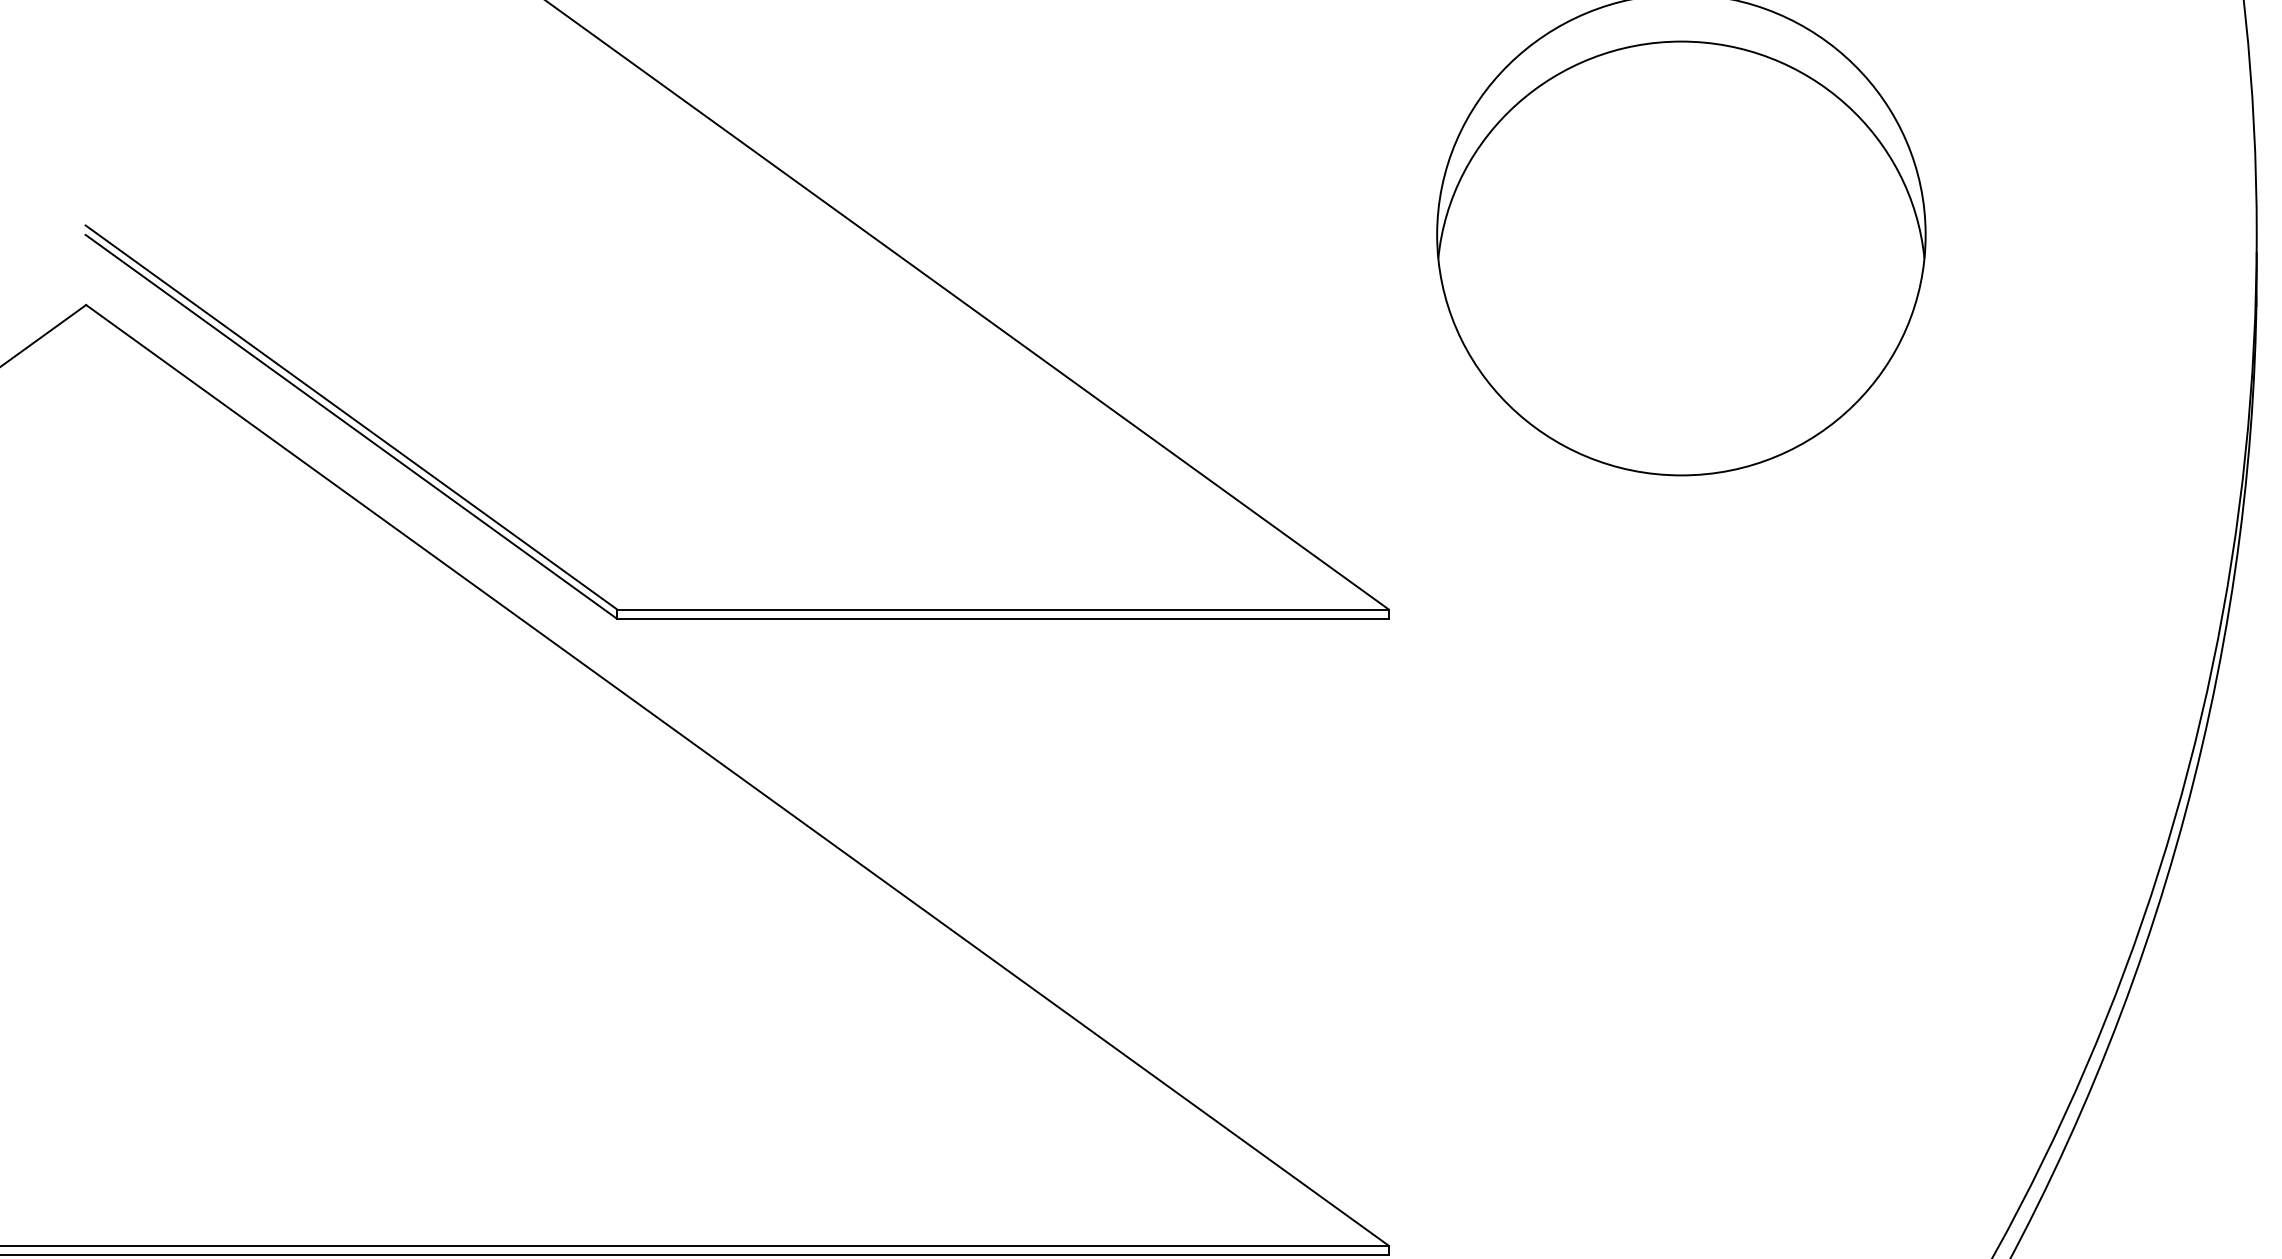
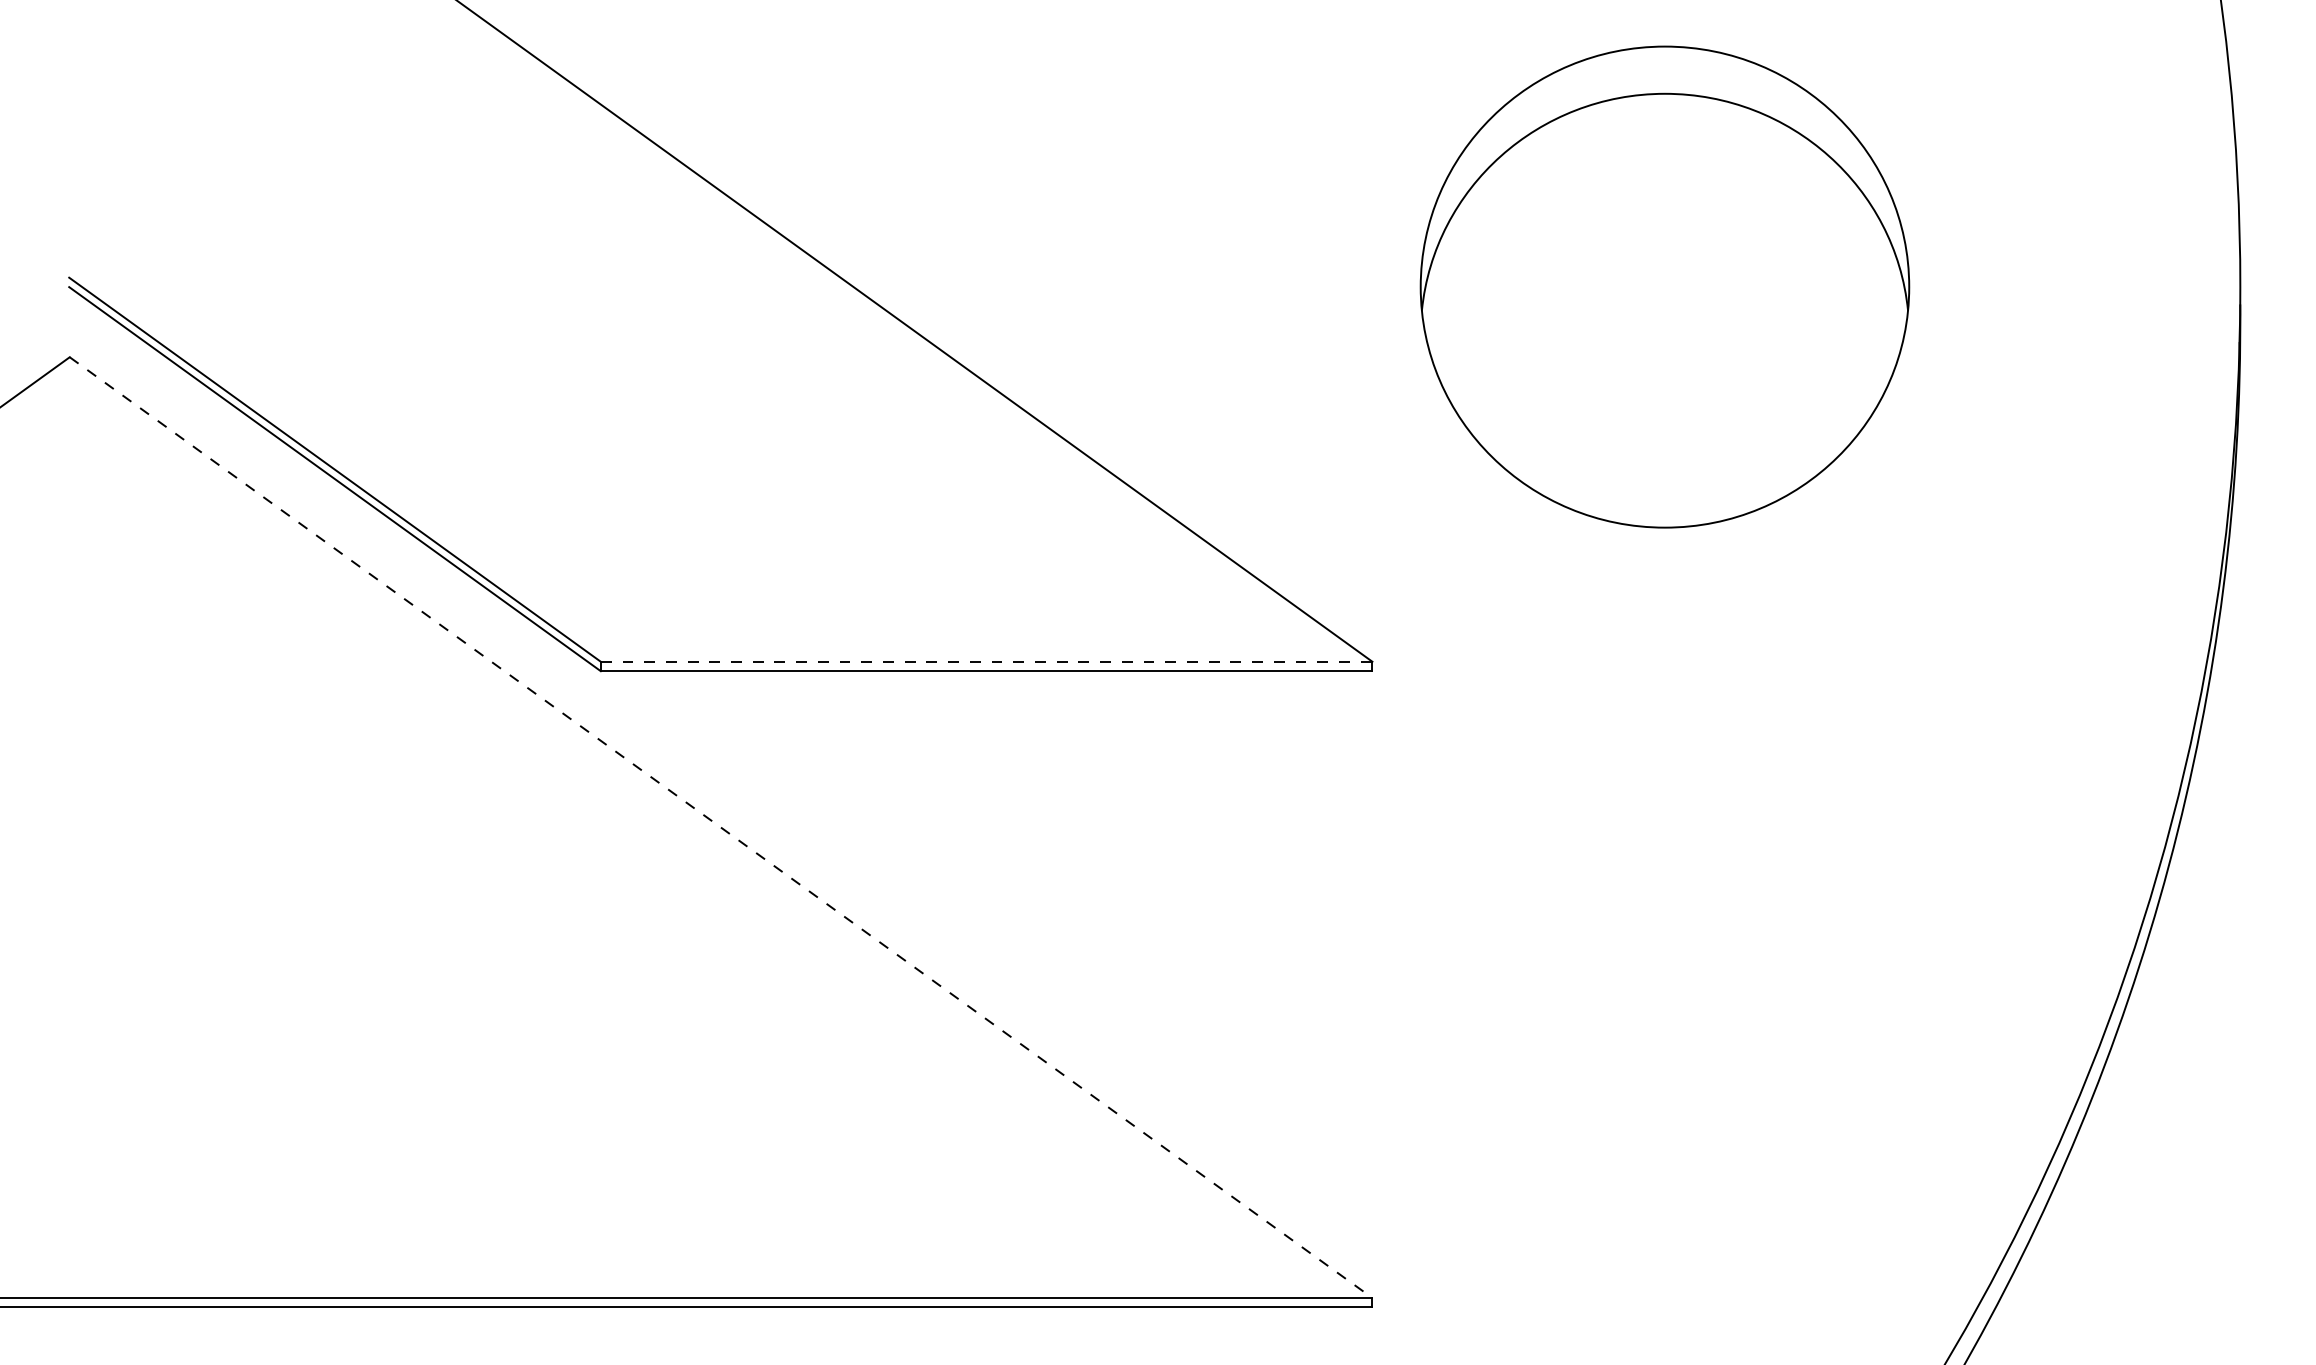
line: (1002, 609) -> (986, 661), solid -> dashed
line: (737, 775) -> (721, 827), solid -> dashed

